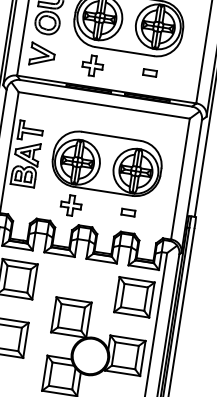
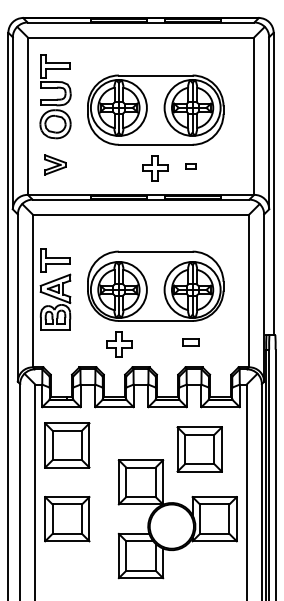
part: (42, 54) -> (55, 164), size x0.7
part: (92, 65) -> (155, 168), moved
part: (149, 73) -> (190, 166), size x0.6
part: (134, 297) -> (199, 449), moved

